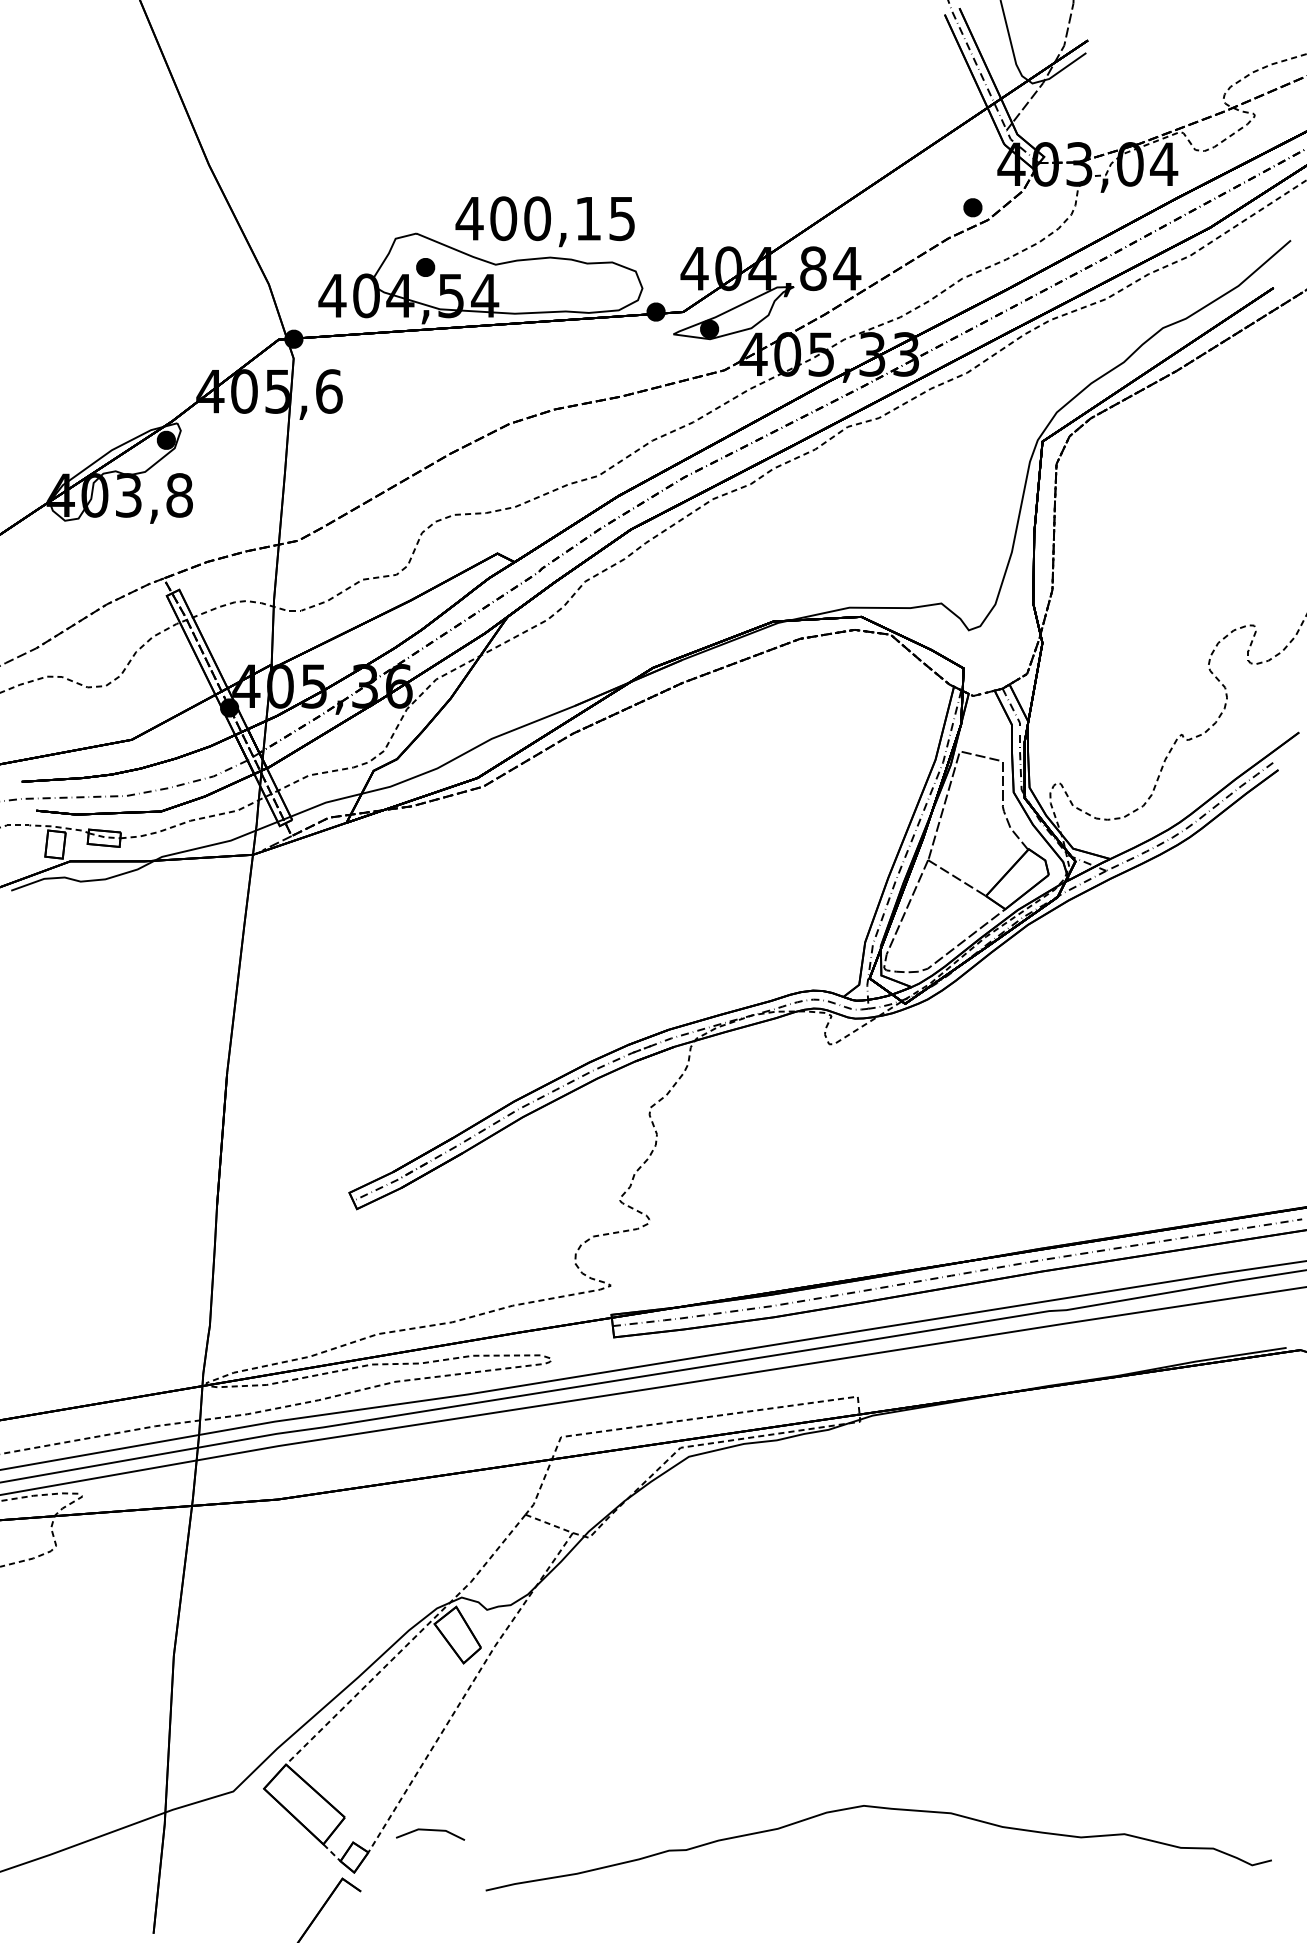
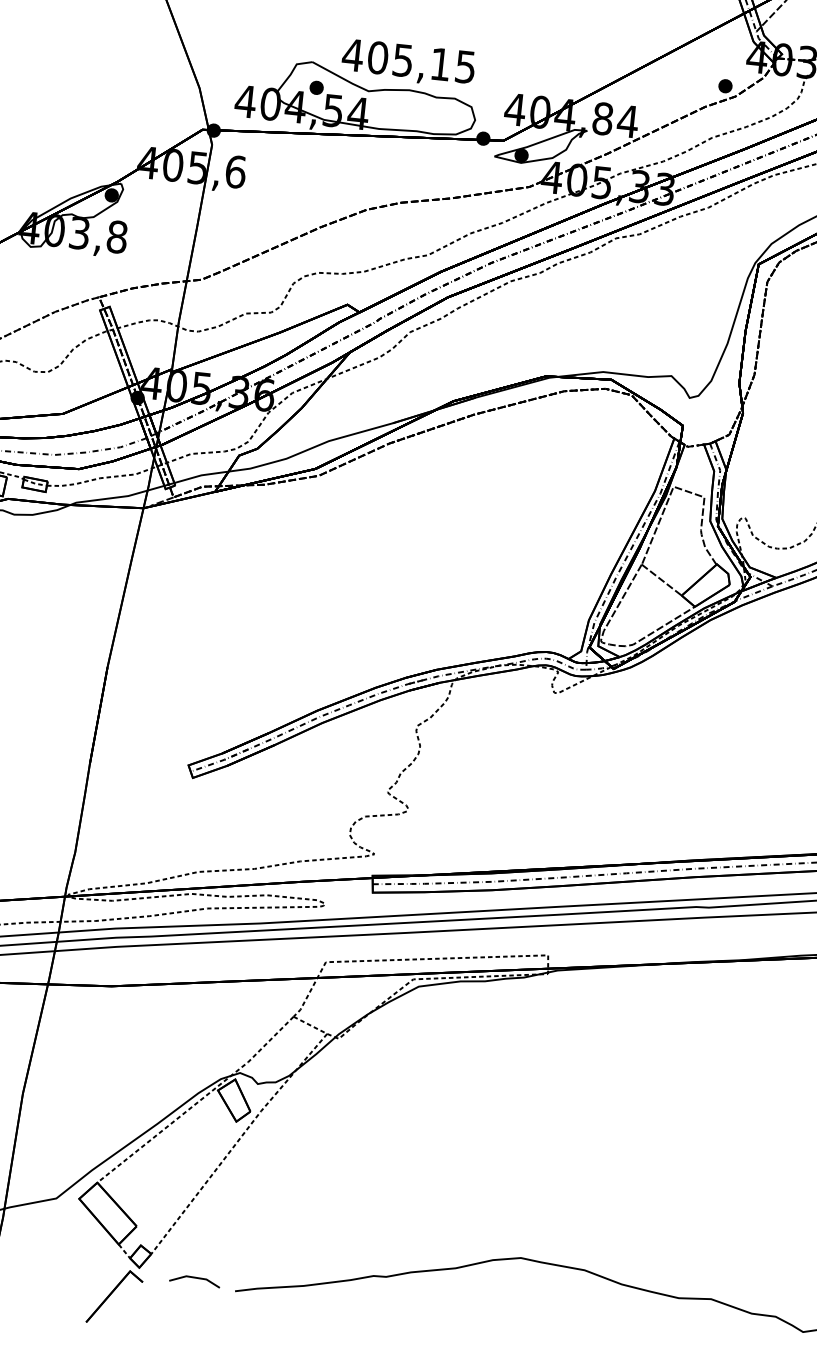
text: (537, 218) -> (403, 60), 400,15 -> 405,15
line: (430, 1830) -> (195, 1278), moved

